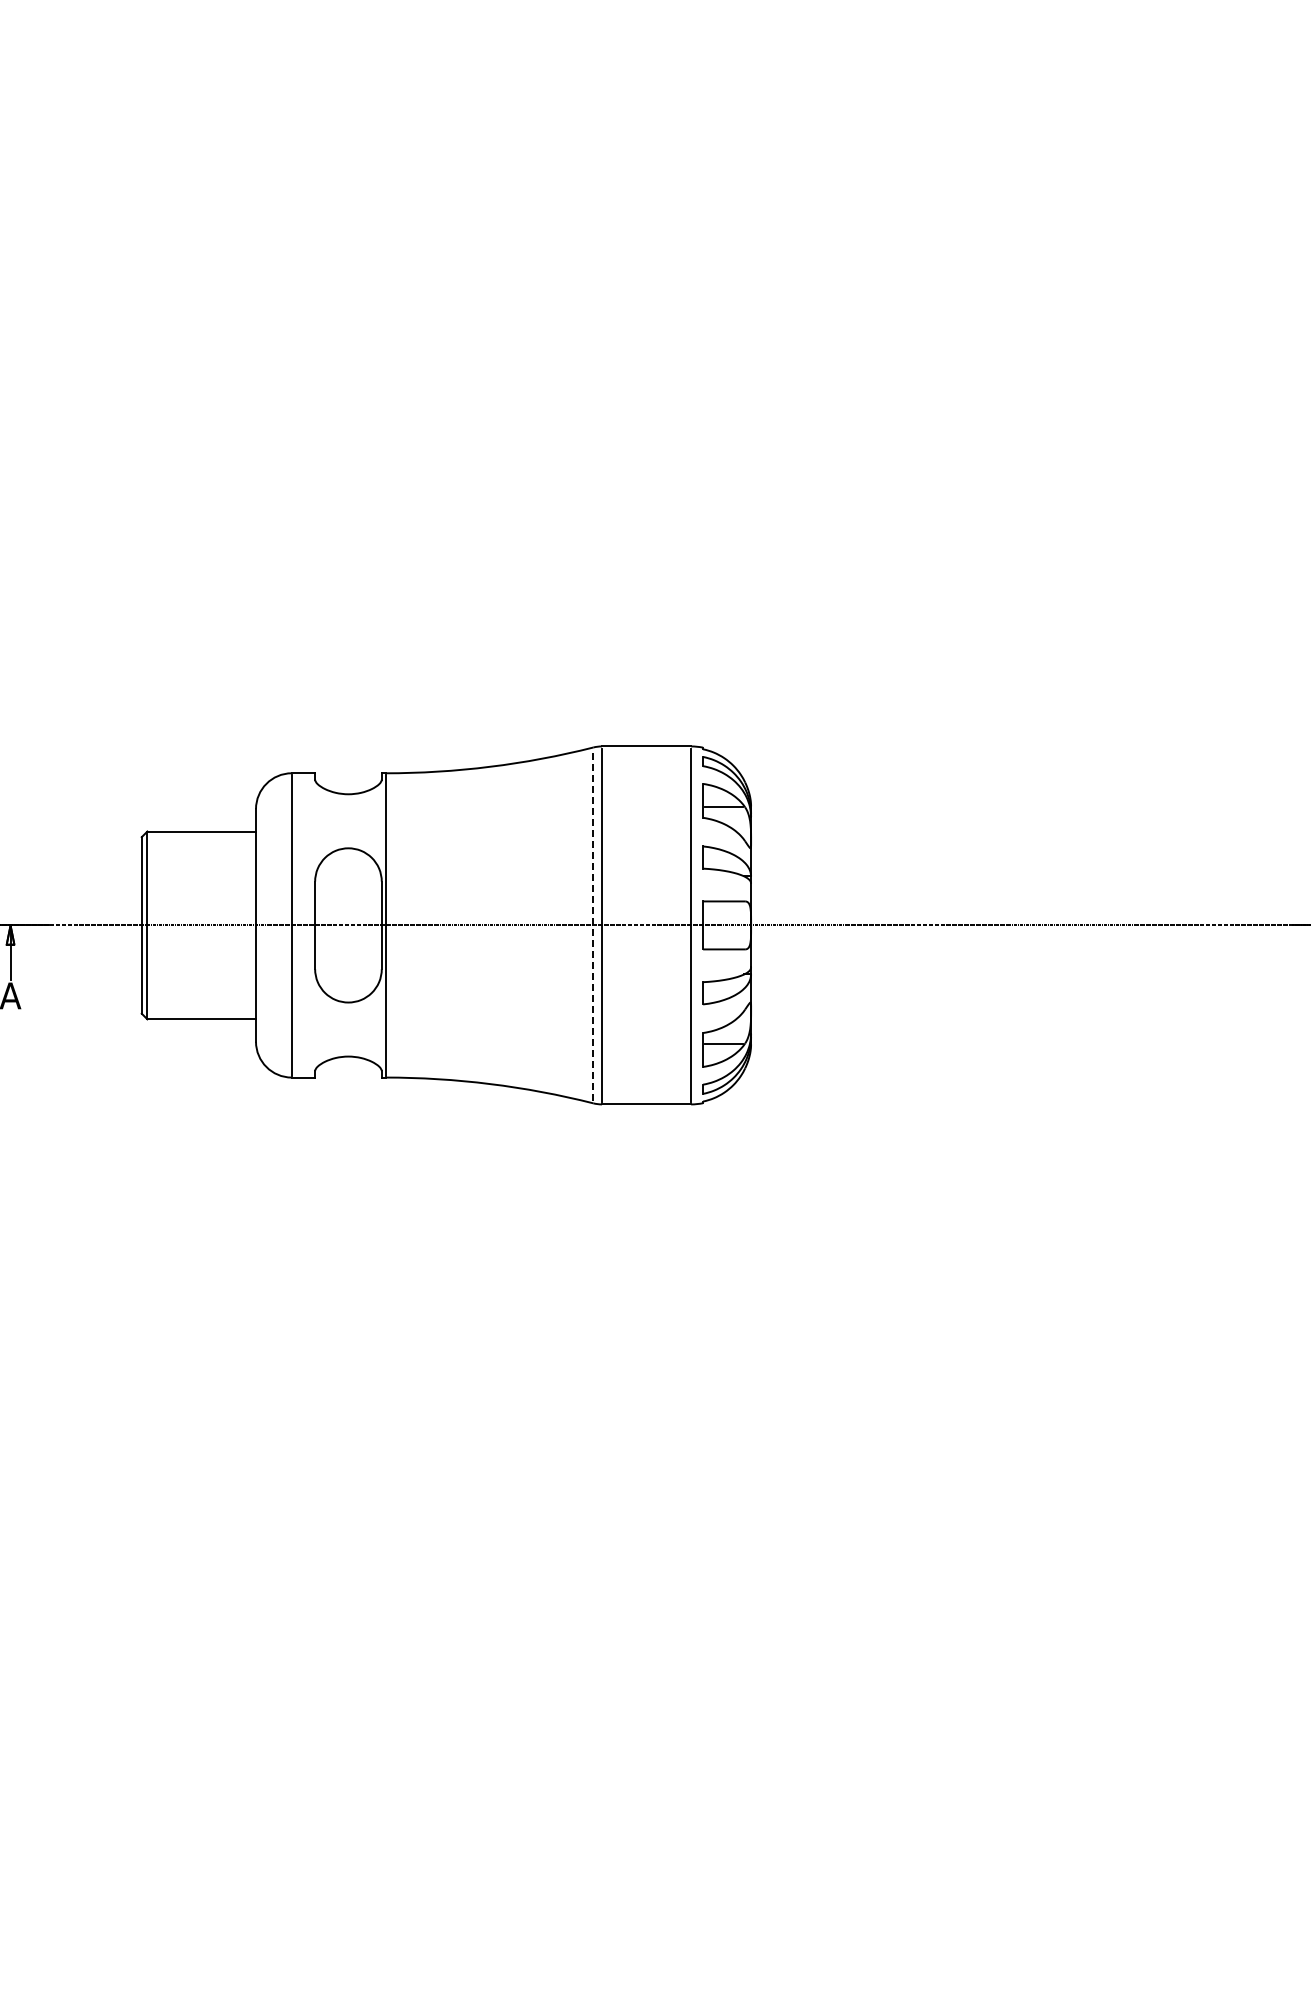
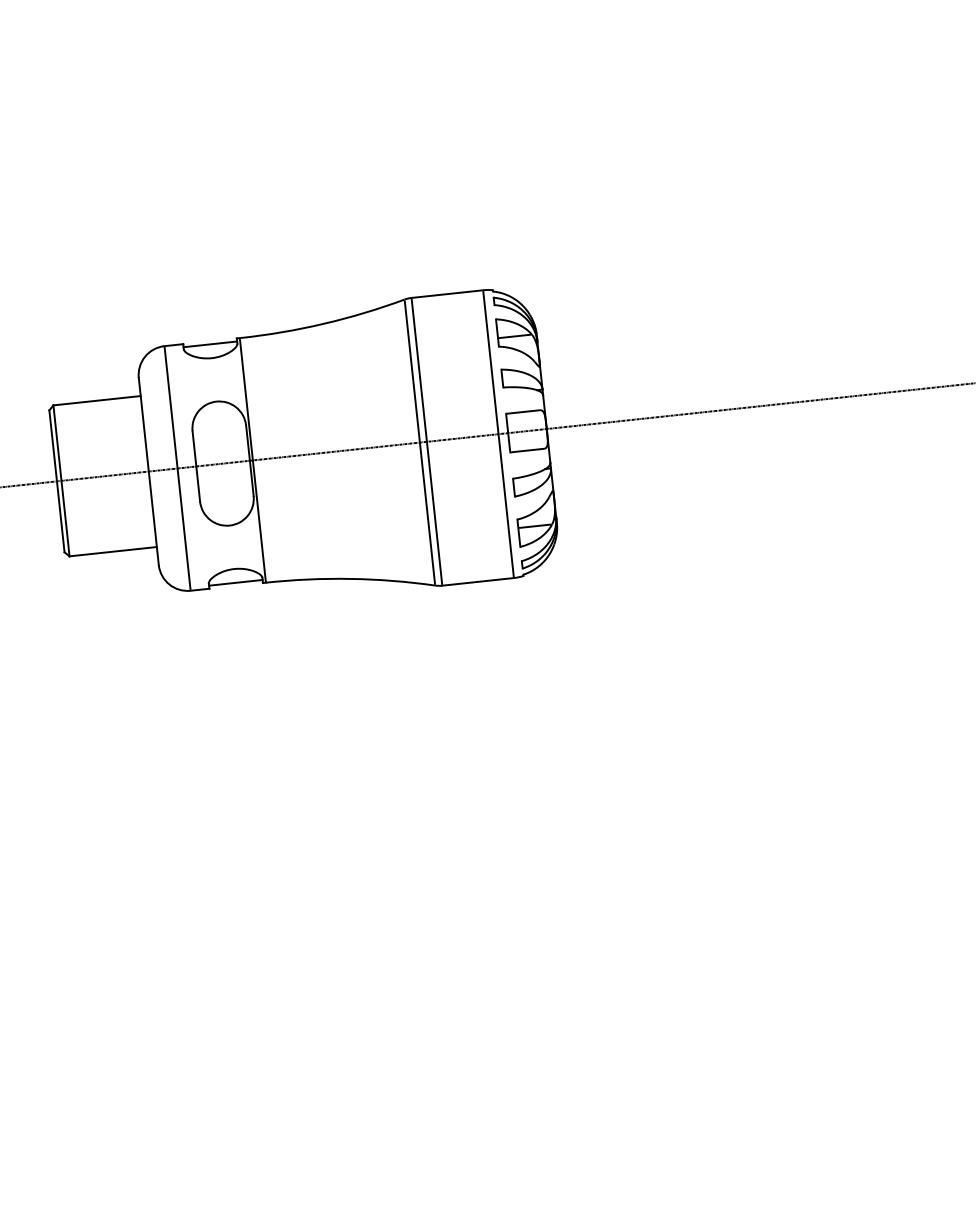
line: (348, 777) -> (210, 344), added
line: (593, 925) -> (420, 442), dashed -> solid
line: (348, 1073) -> (235, 582), added

